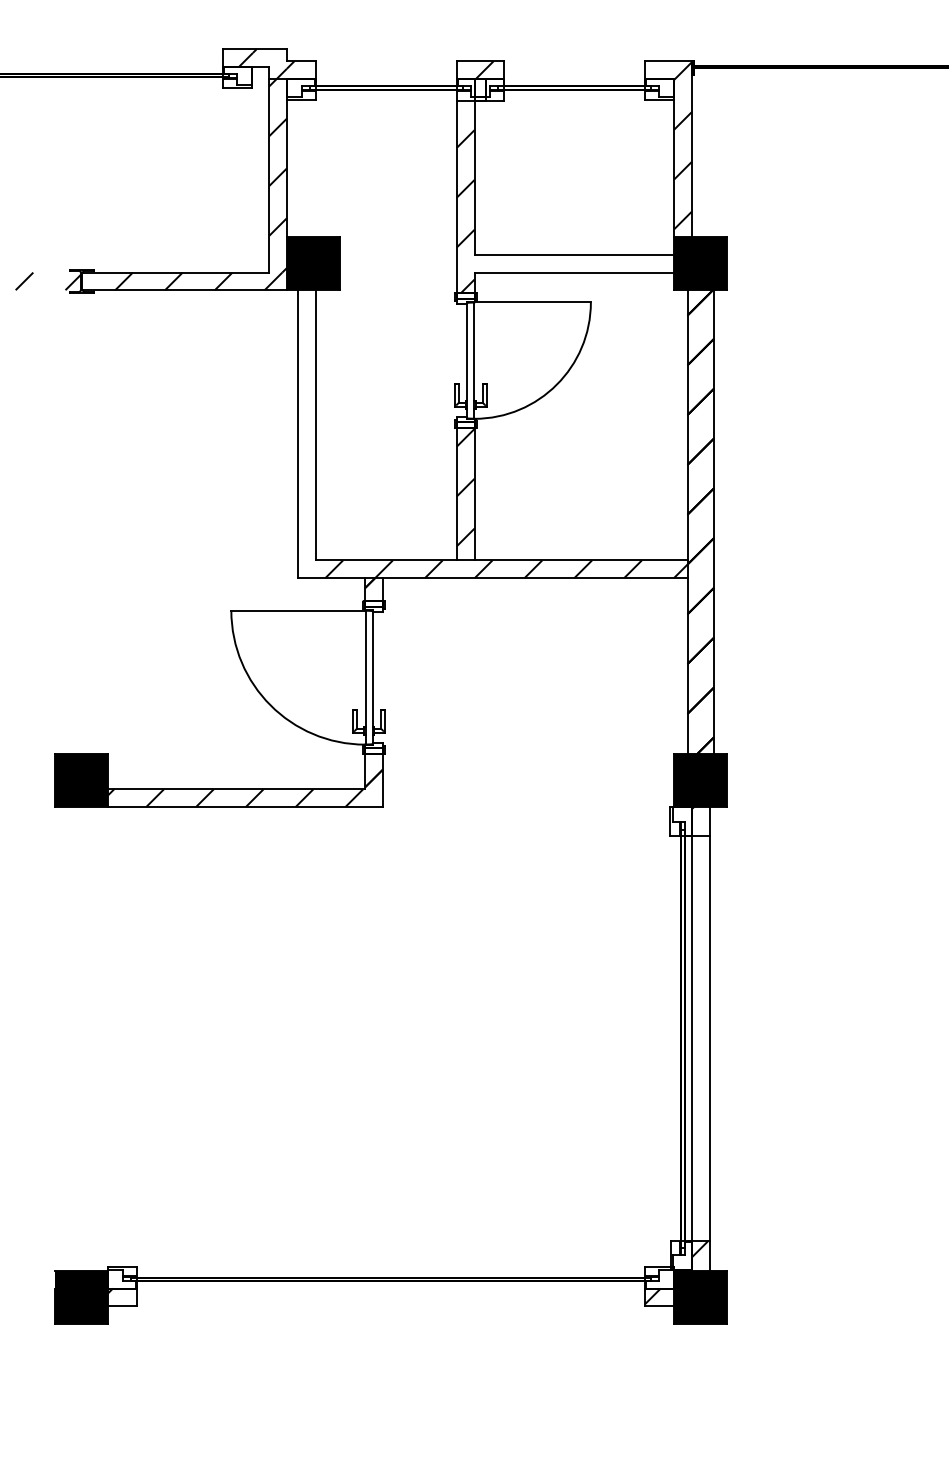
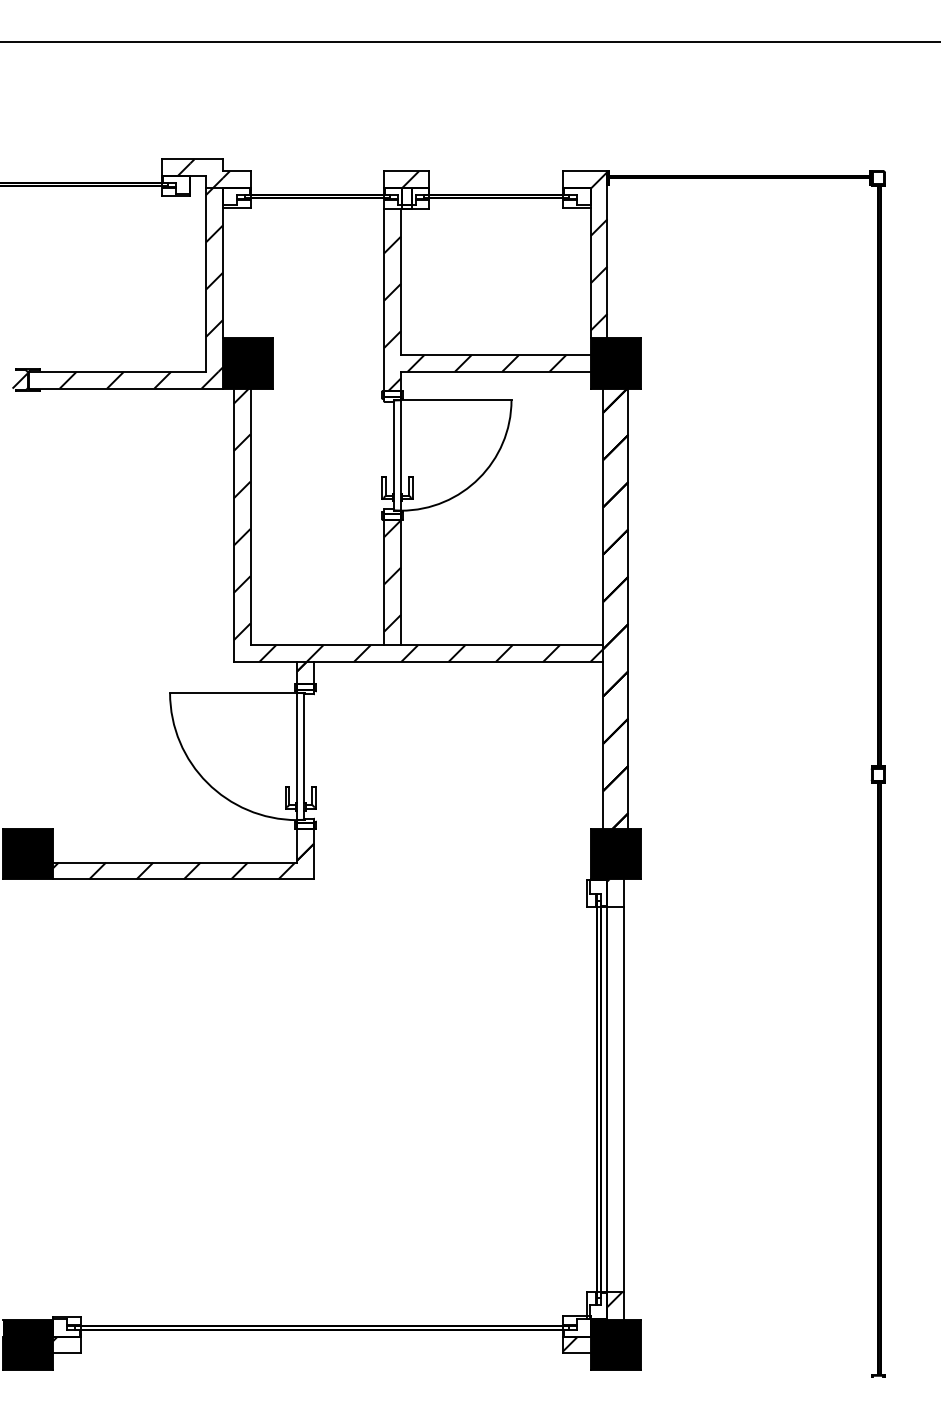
hatch: (564, 263) -> (486, 363), added
hatch: (306, 422) -> (241, 514), added

